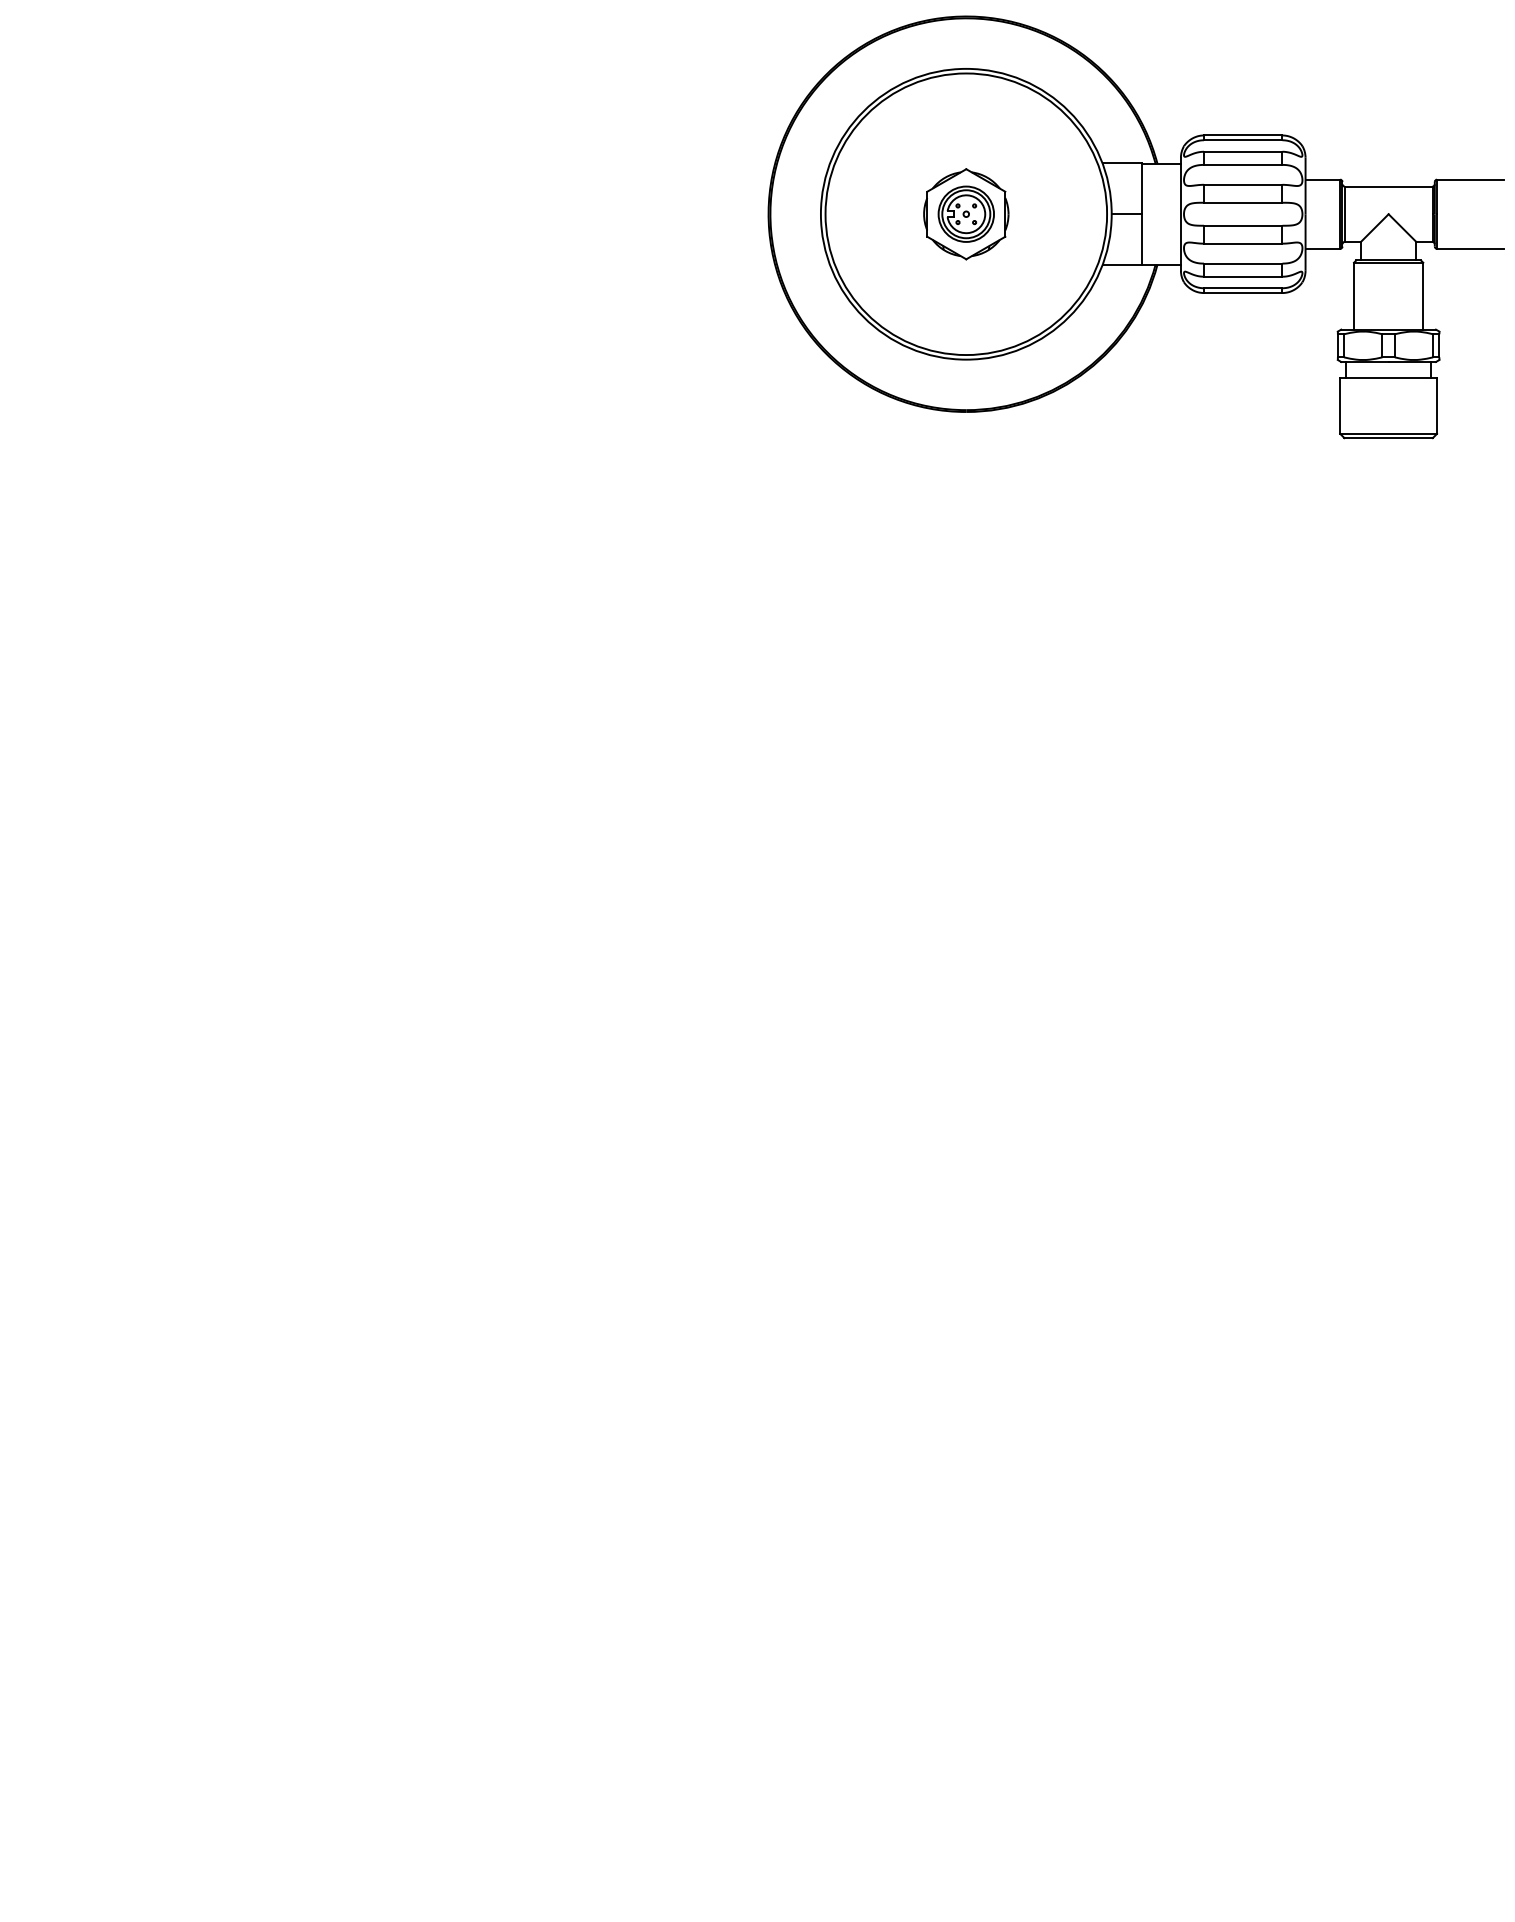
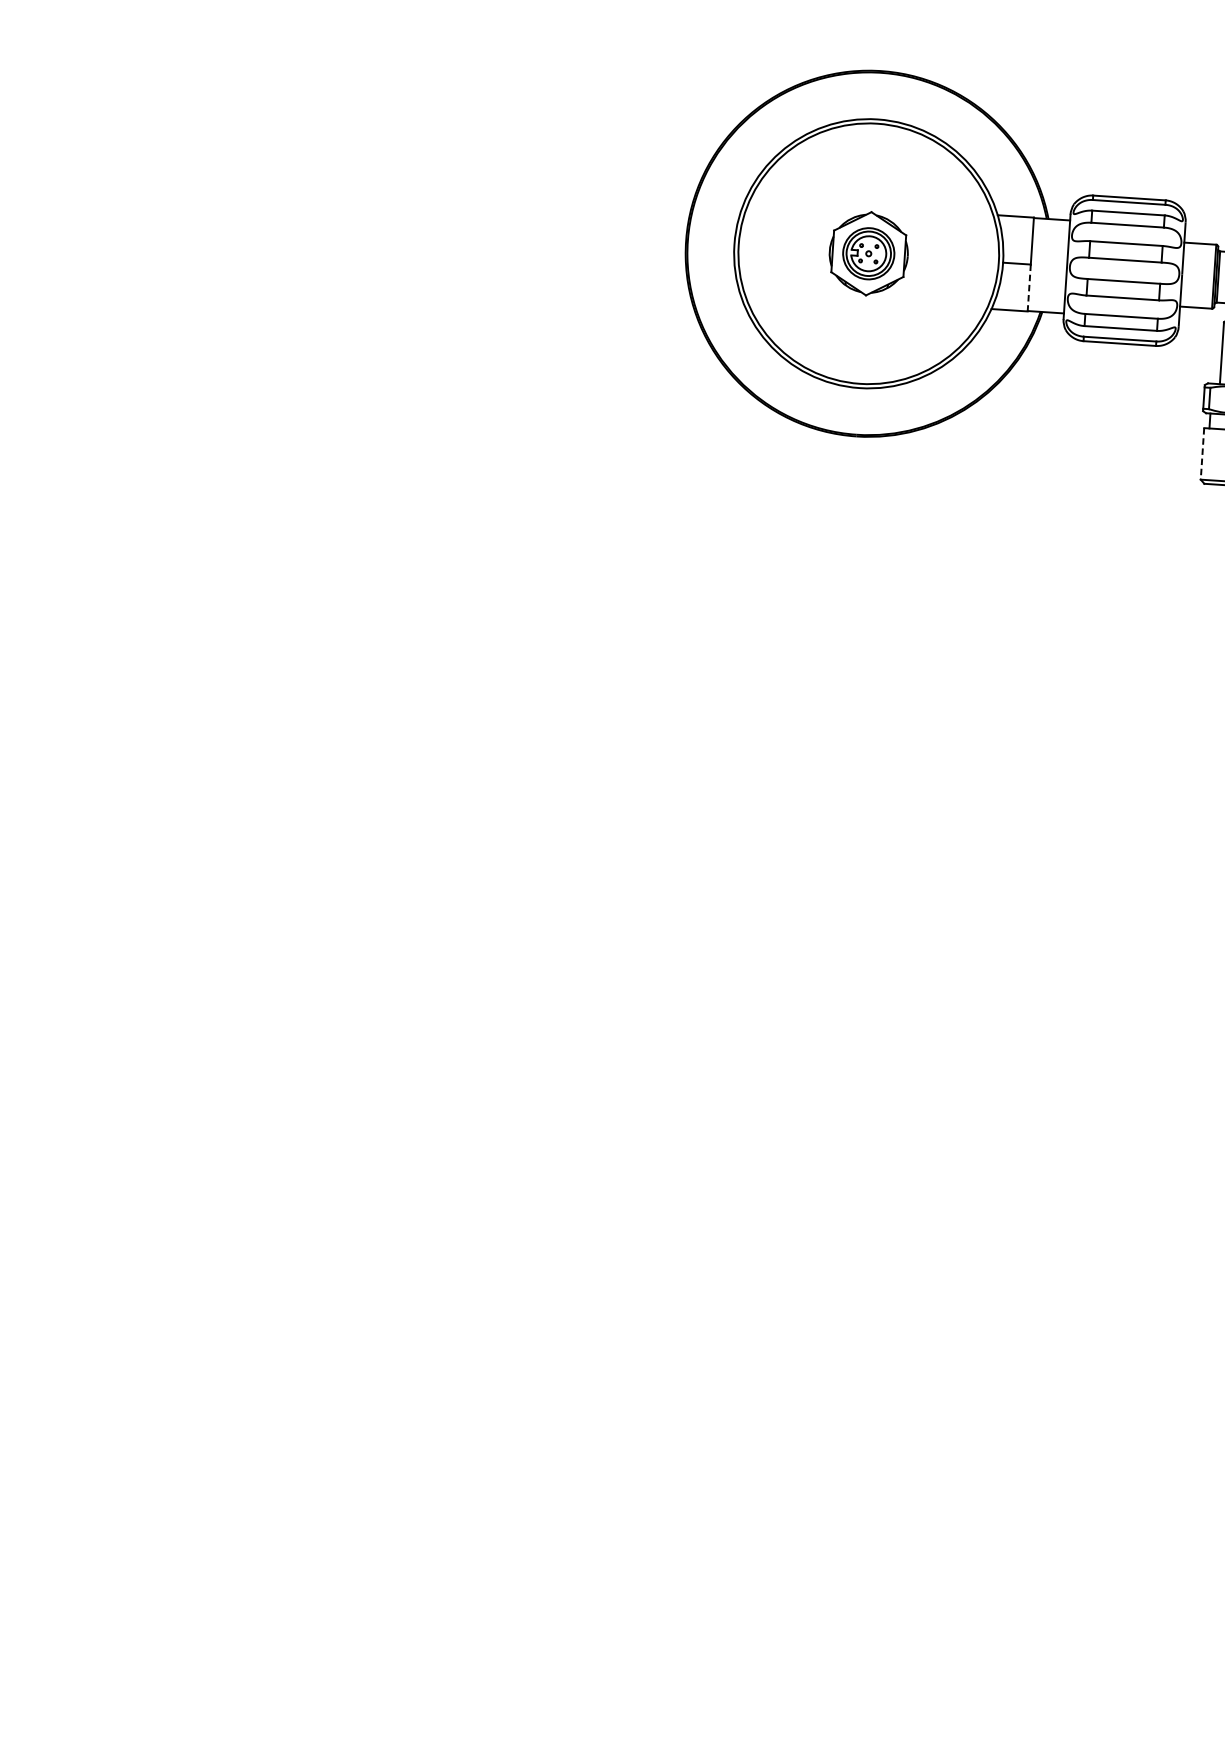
line: (1141, 240) -> (1029, 288), solid -> dashed
line: (1340, 406) -> (1202, 454), solid -> dashed

